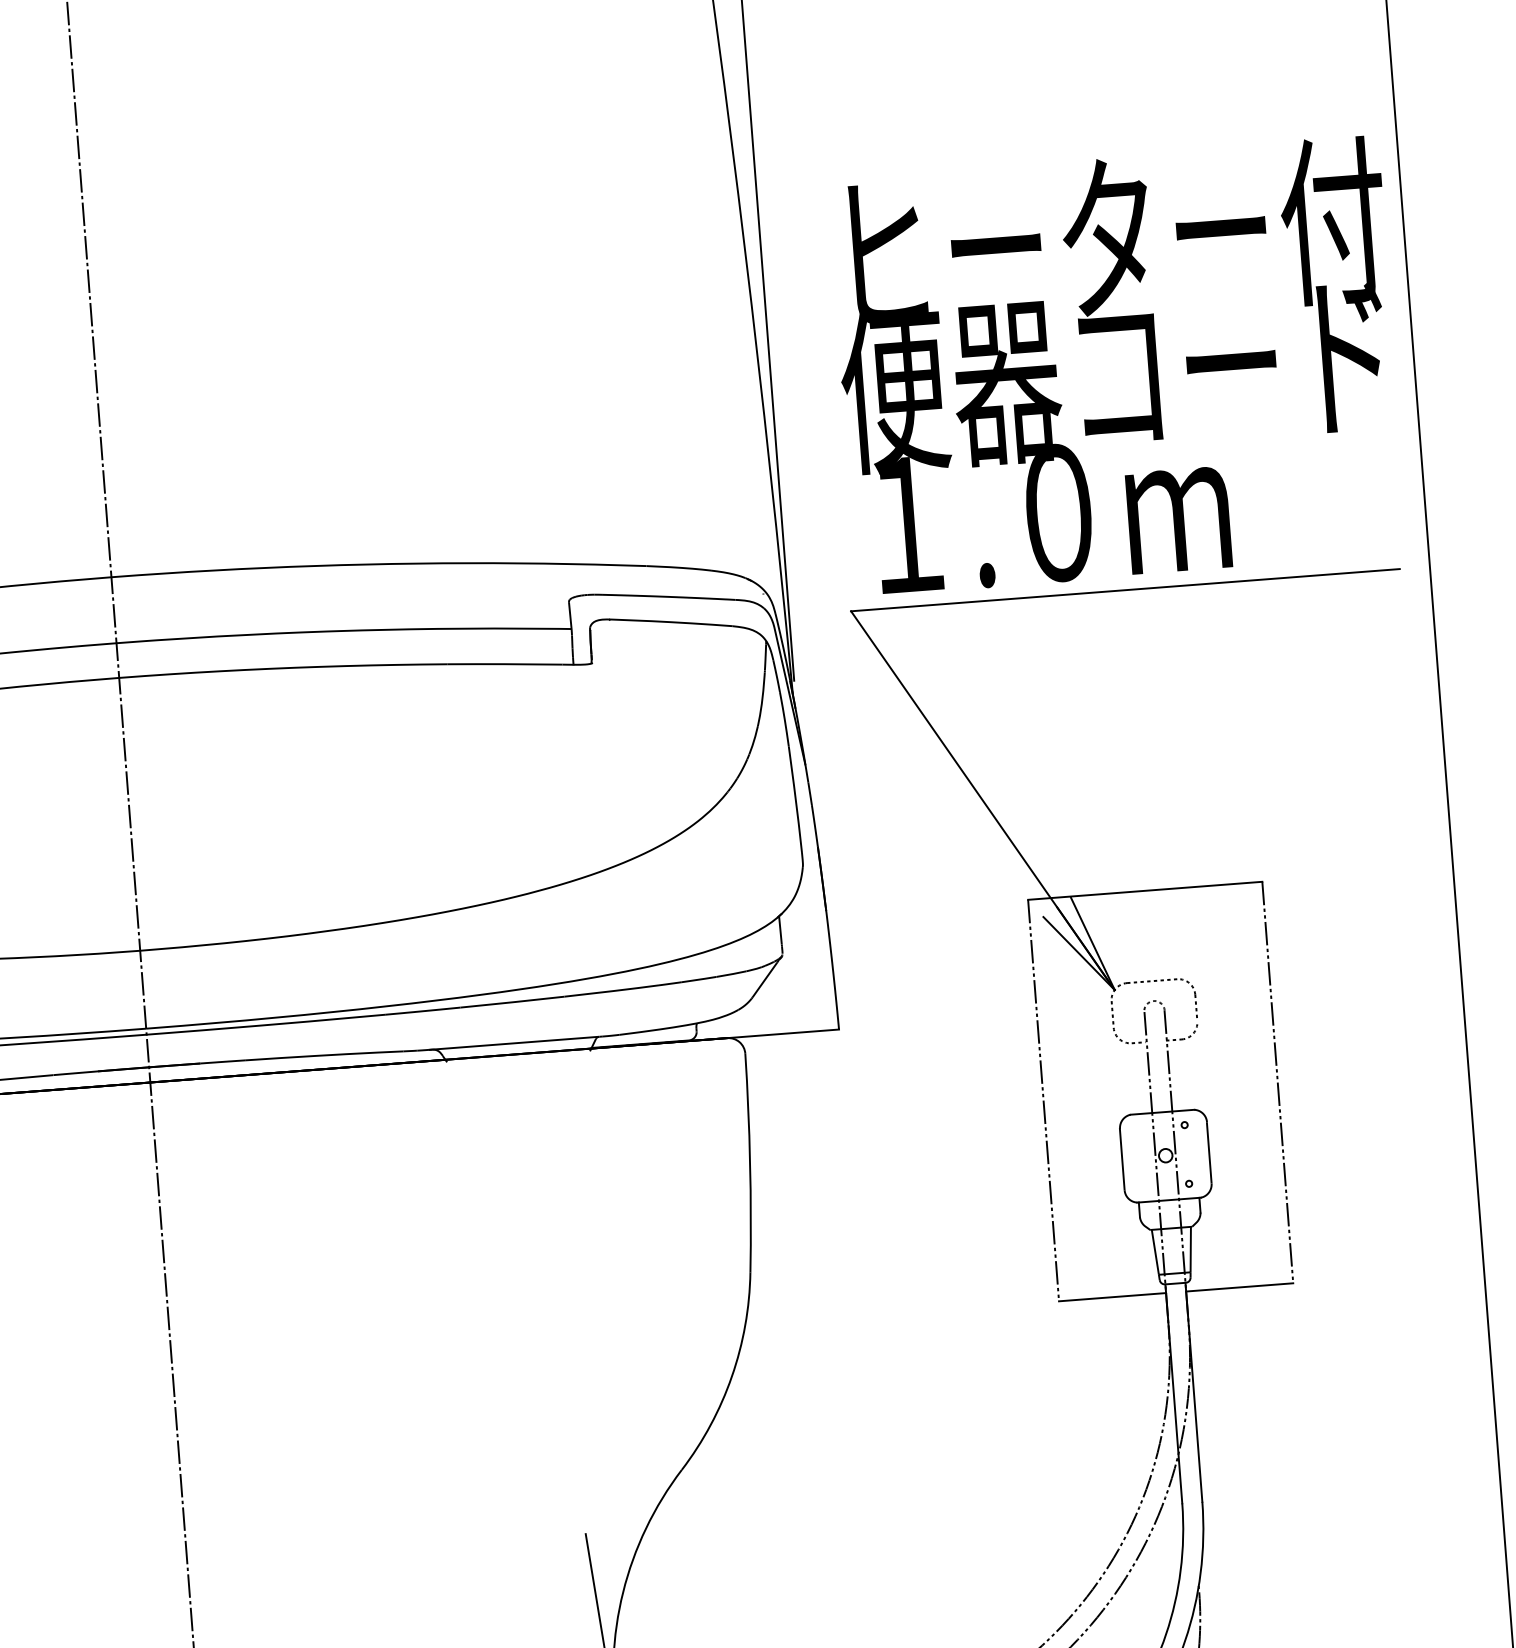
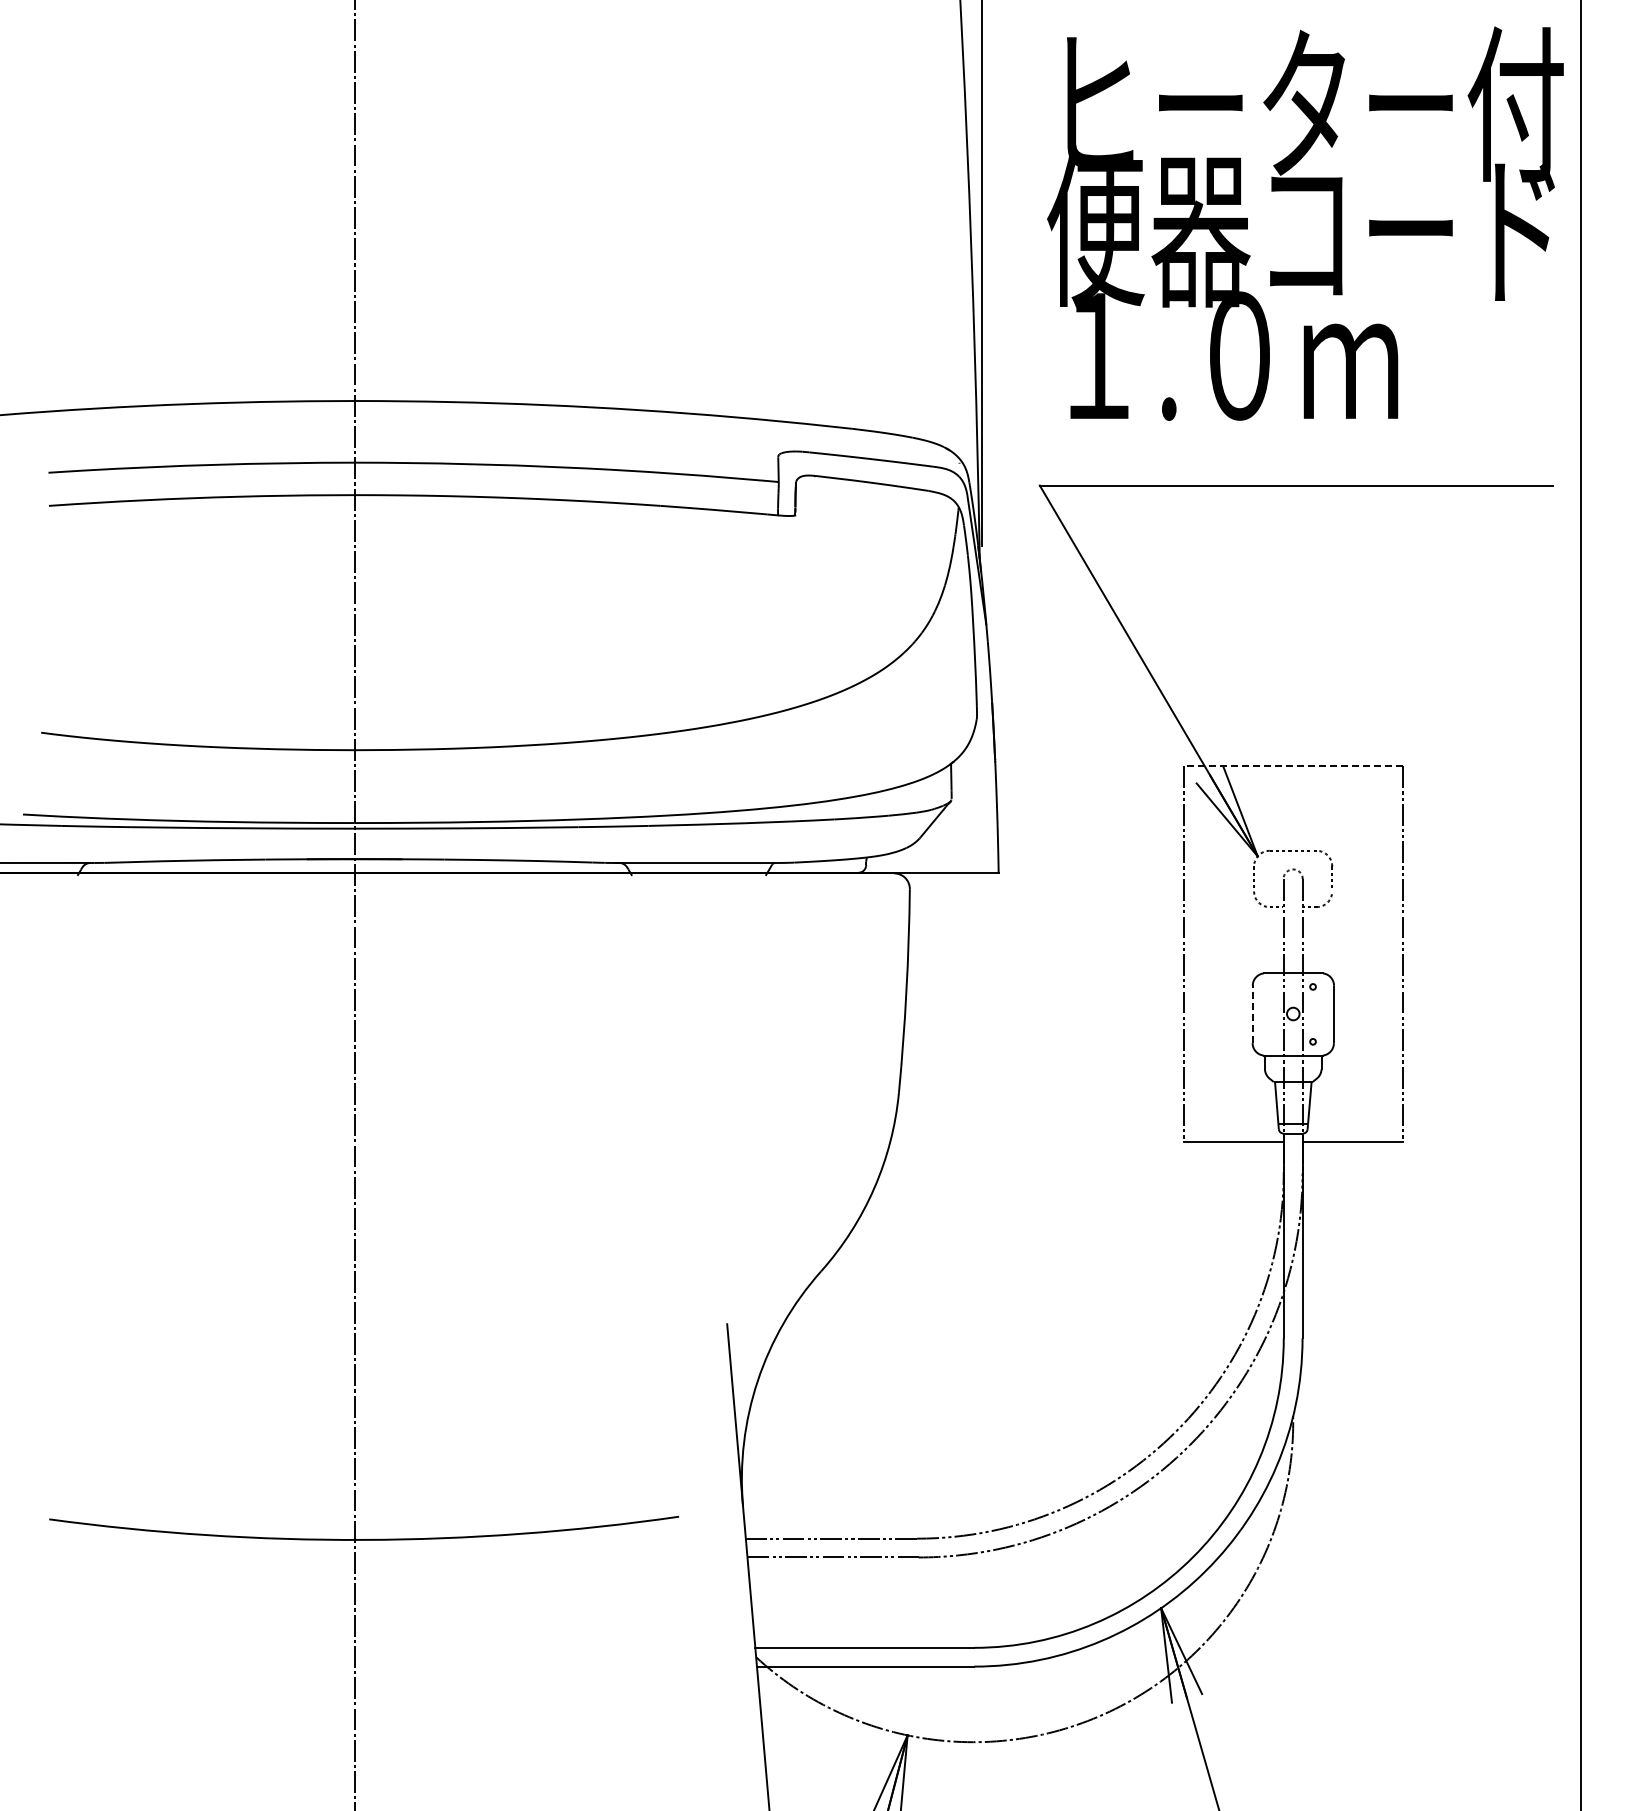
text: (1118, 365) -> (1305, 223), moved
line: (1144, 891) -> (1292, 766), solid -> dashed
line: (1122, 1158) -> (1252, 1013), solid -> dashed

